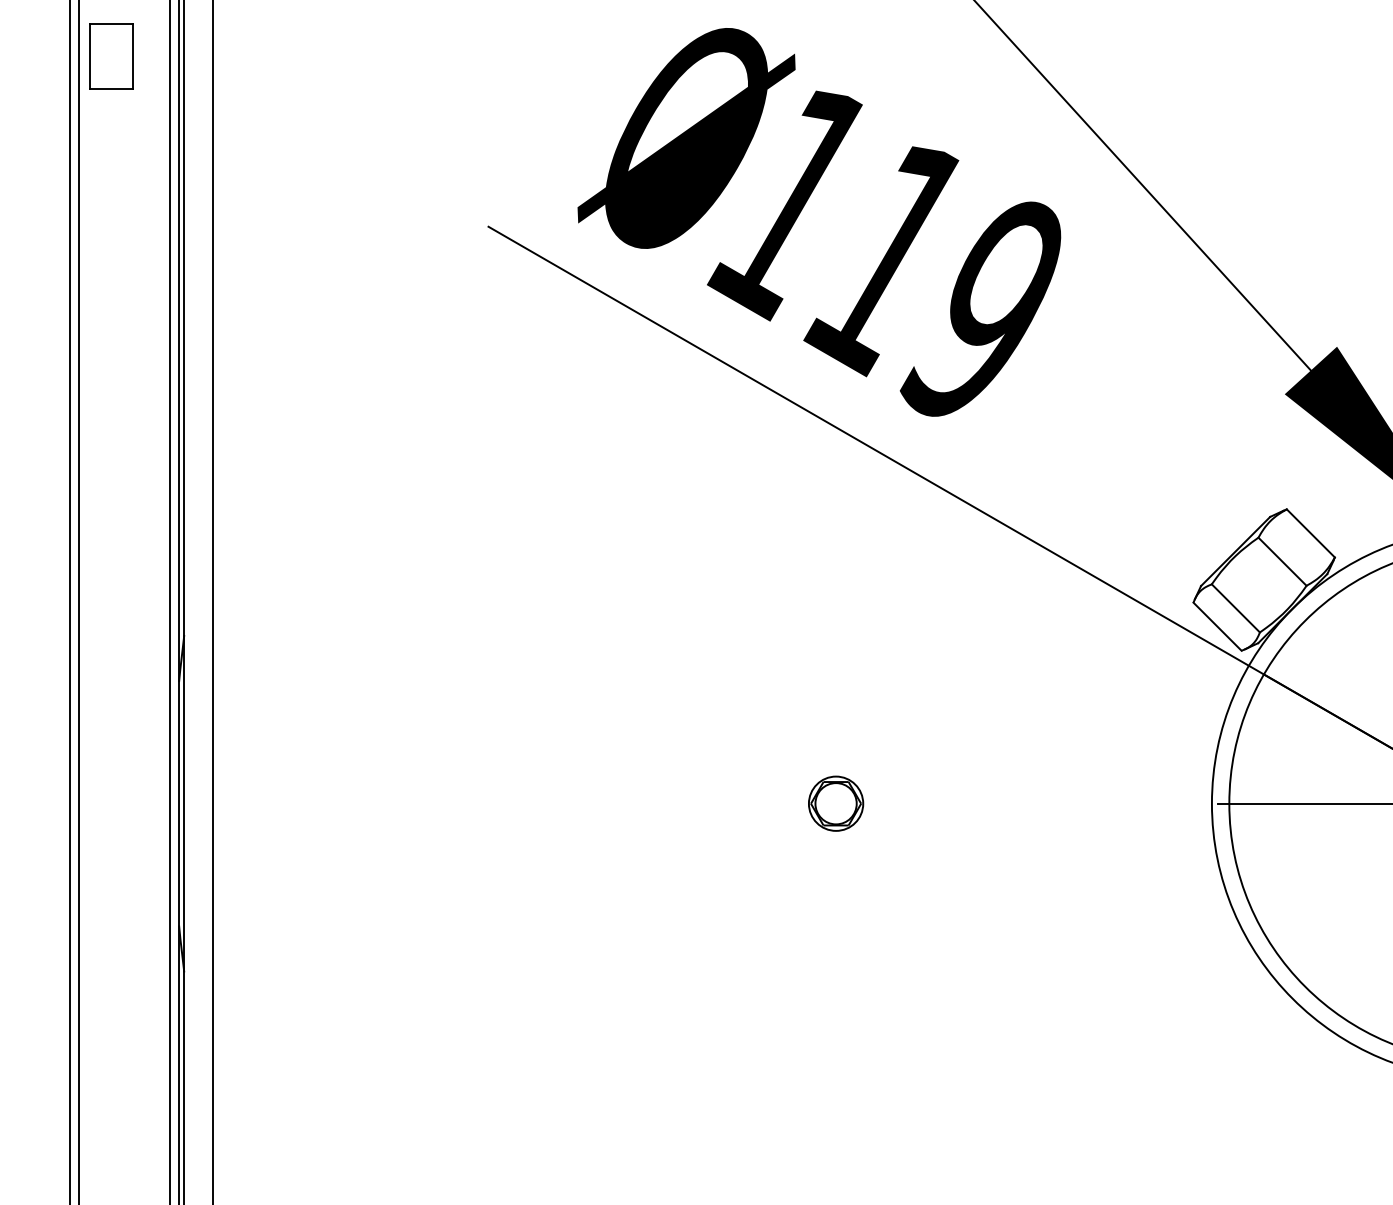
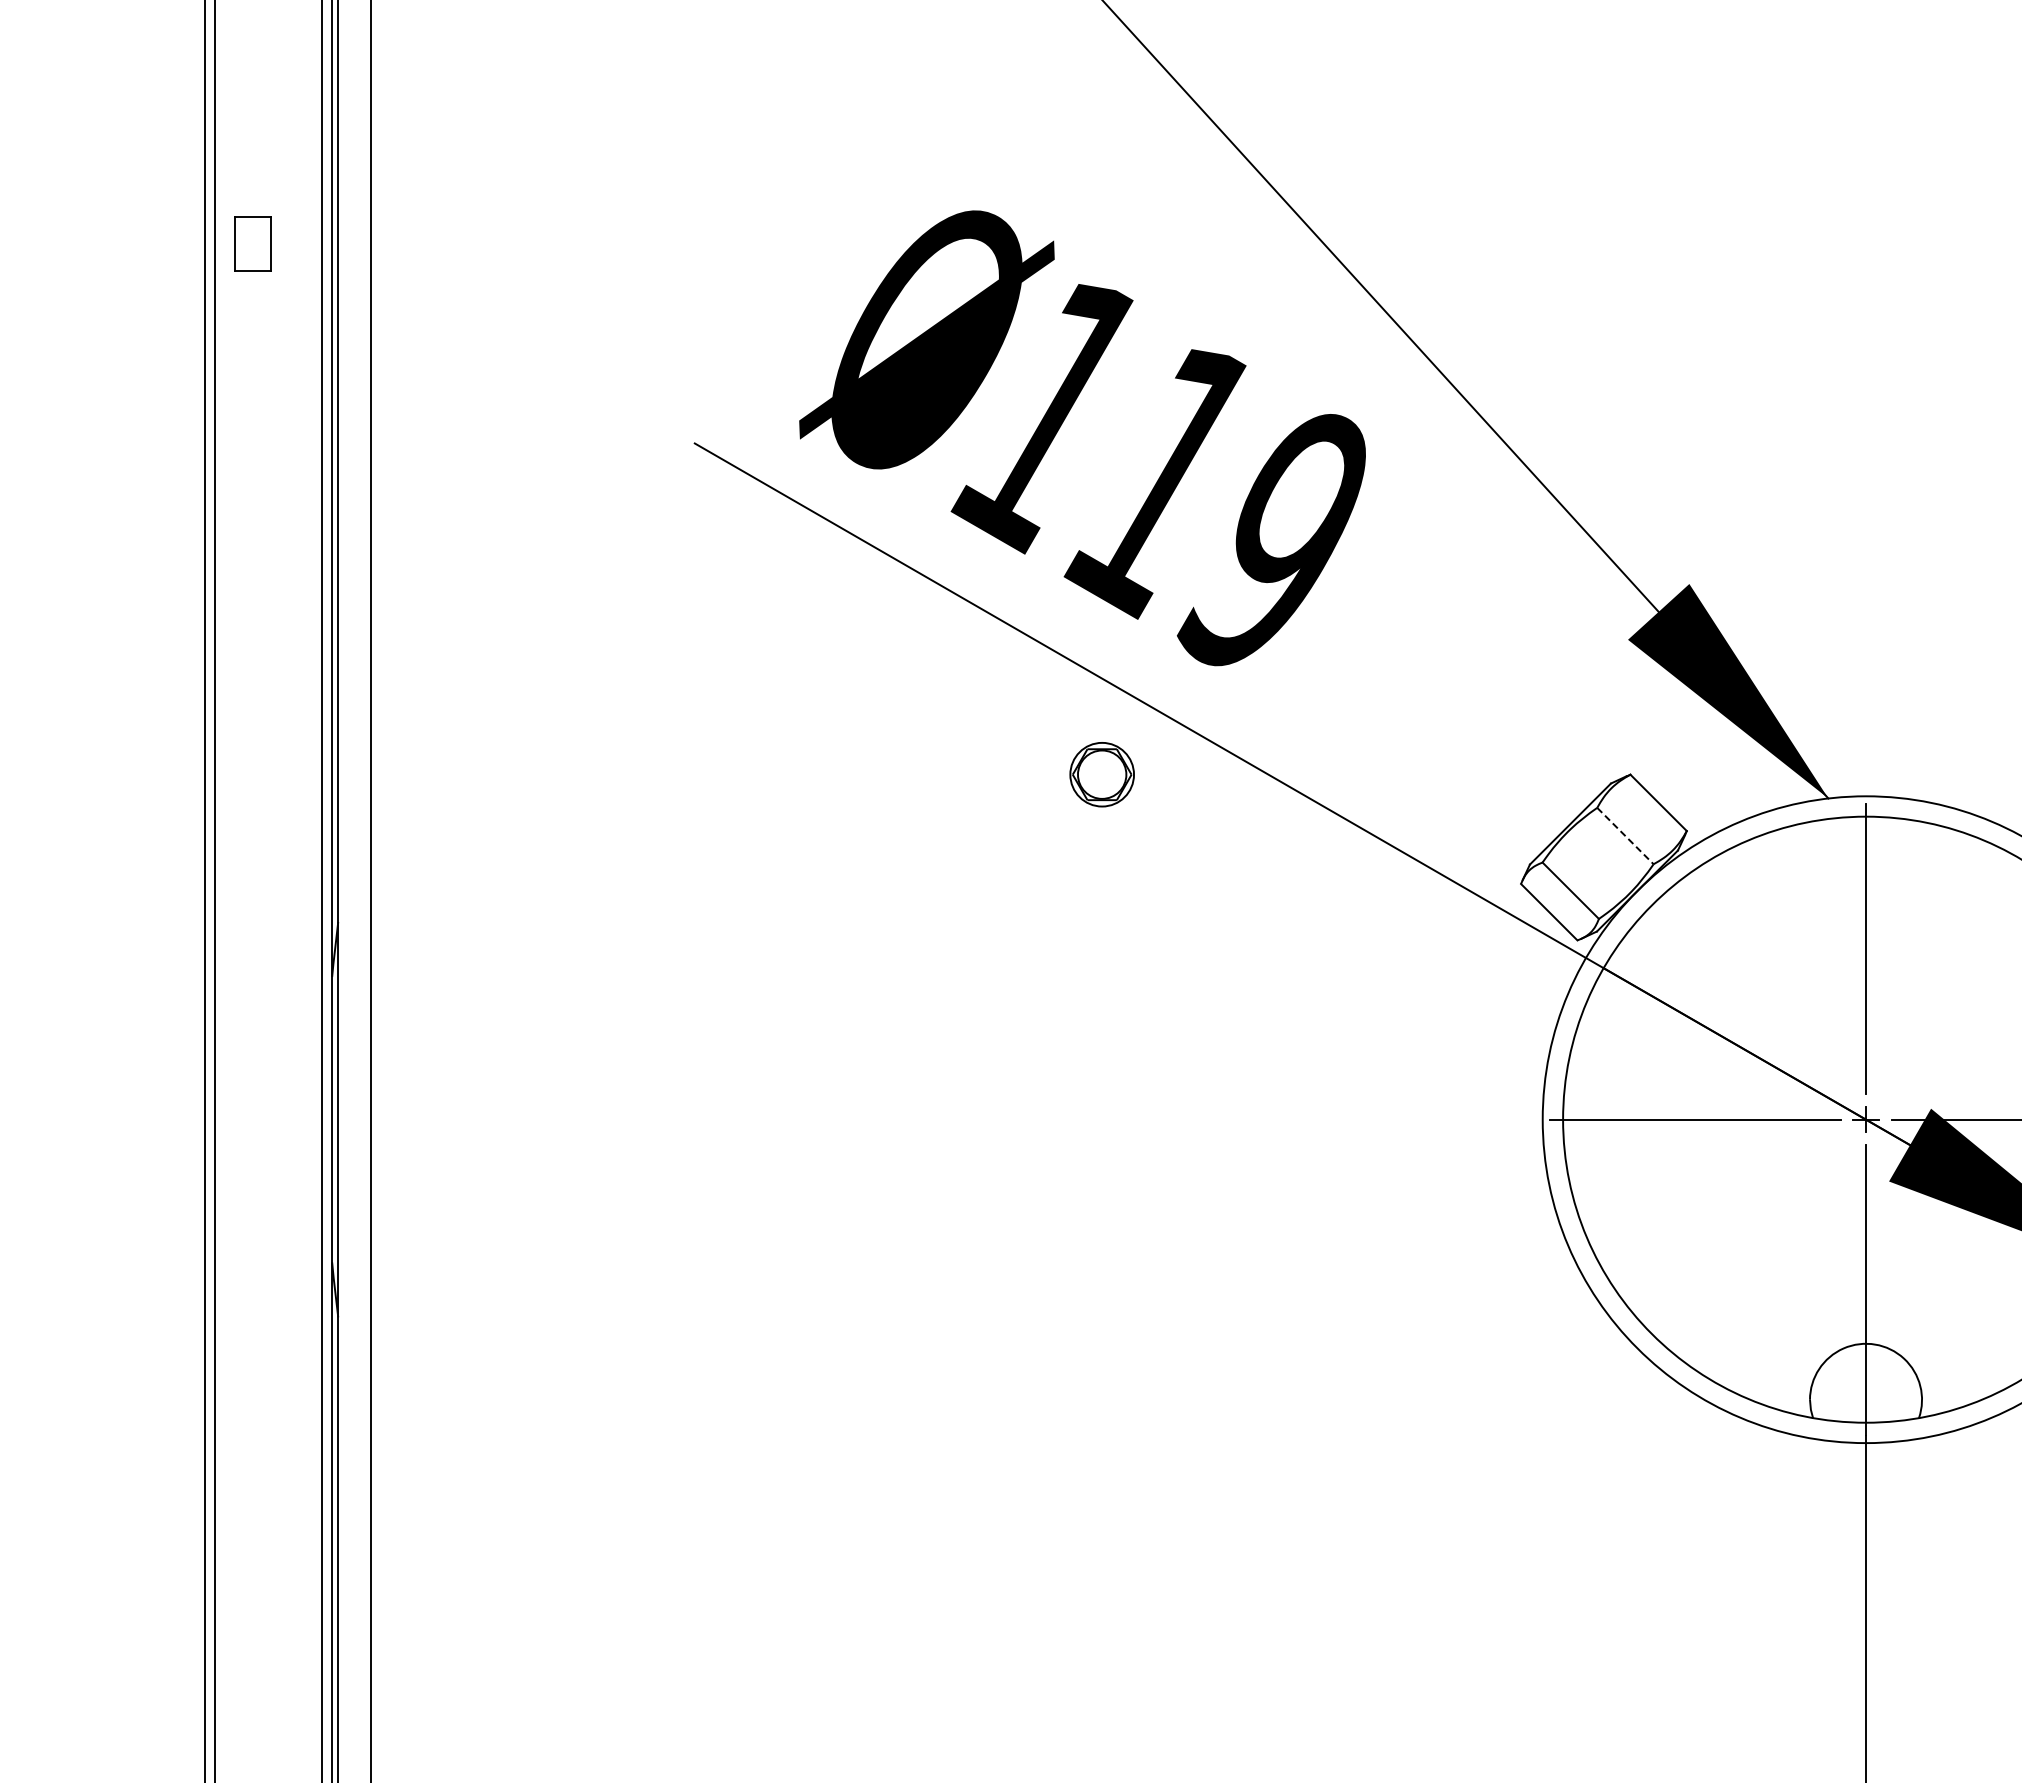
part: (111, 56) -> (253, 243), size x0.7
line: (1282, 562) -> (1625, 836), solid -> dashed
part: (835, 803) -> (1101, 774), moved

